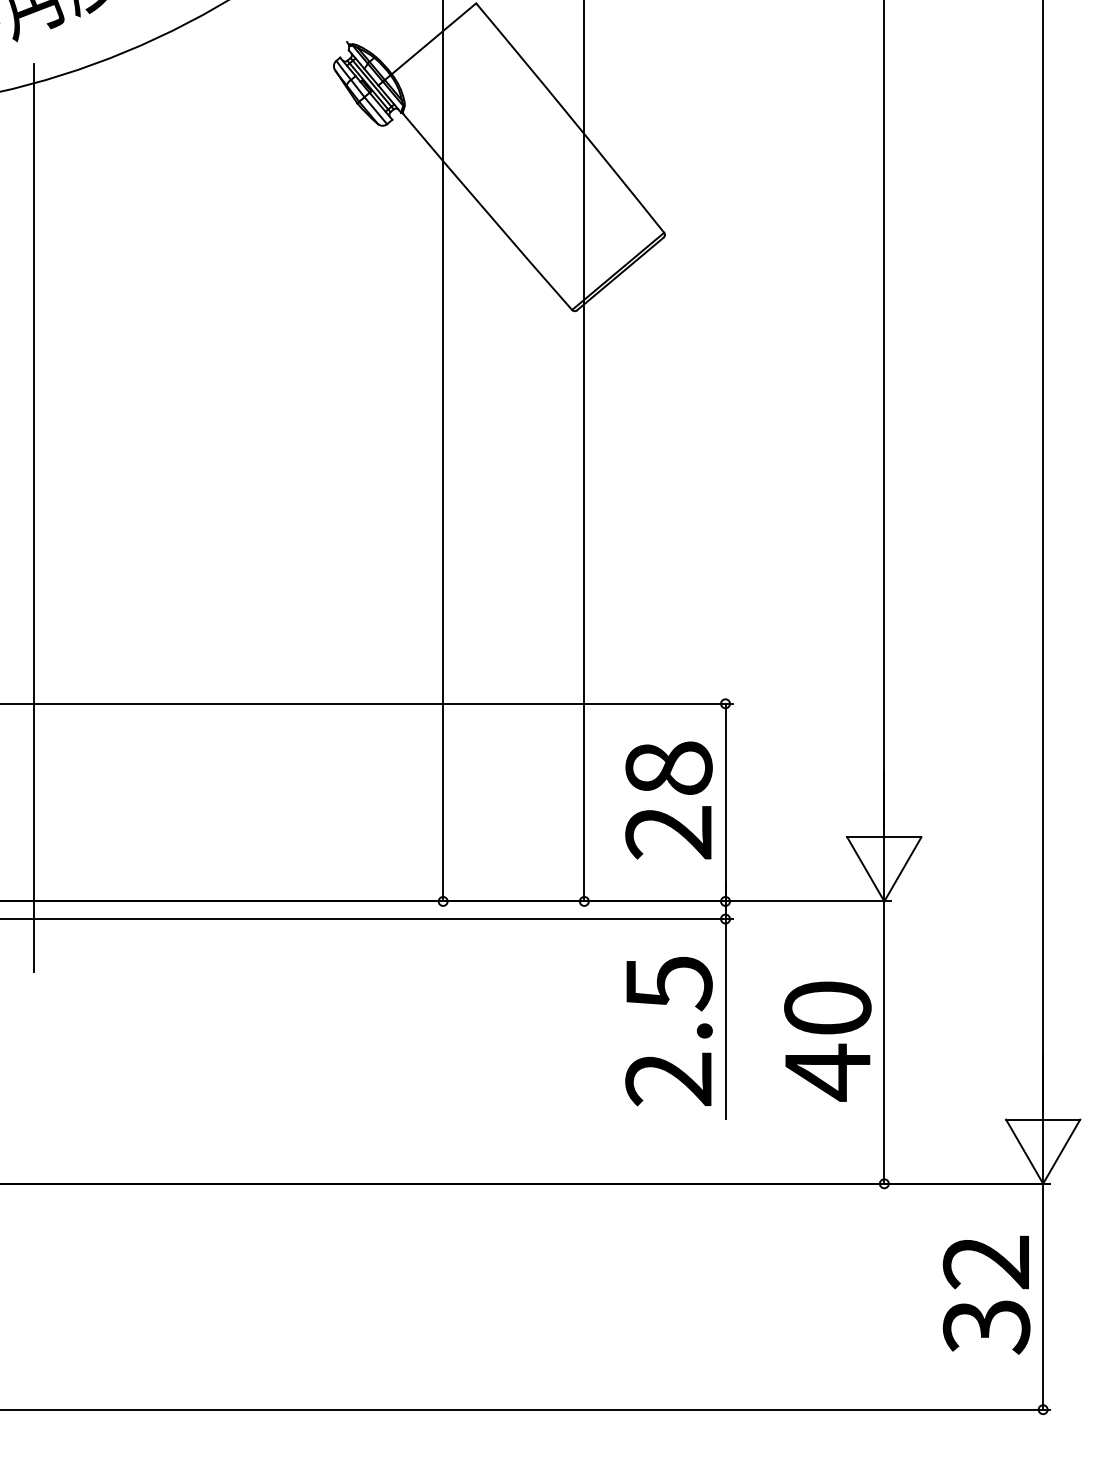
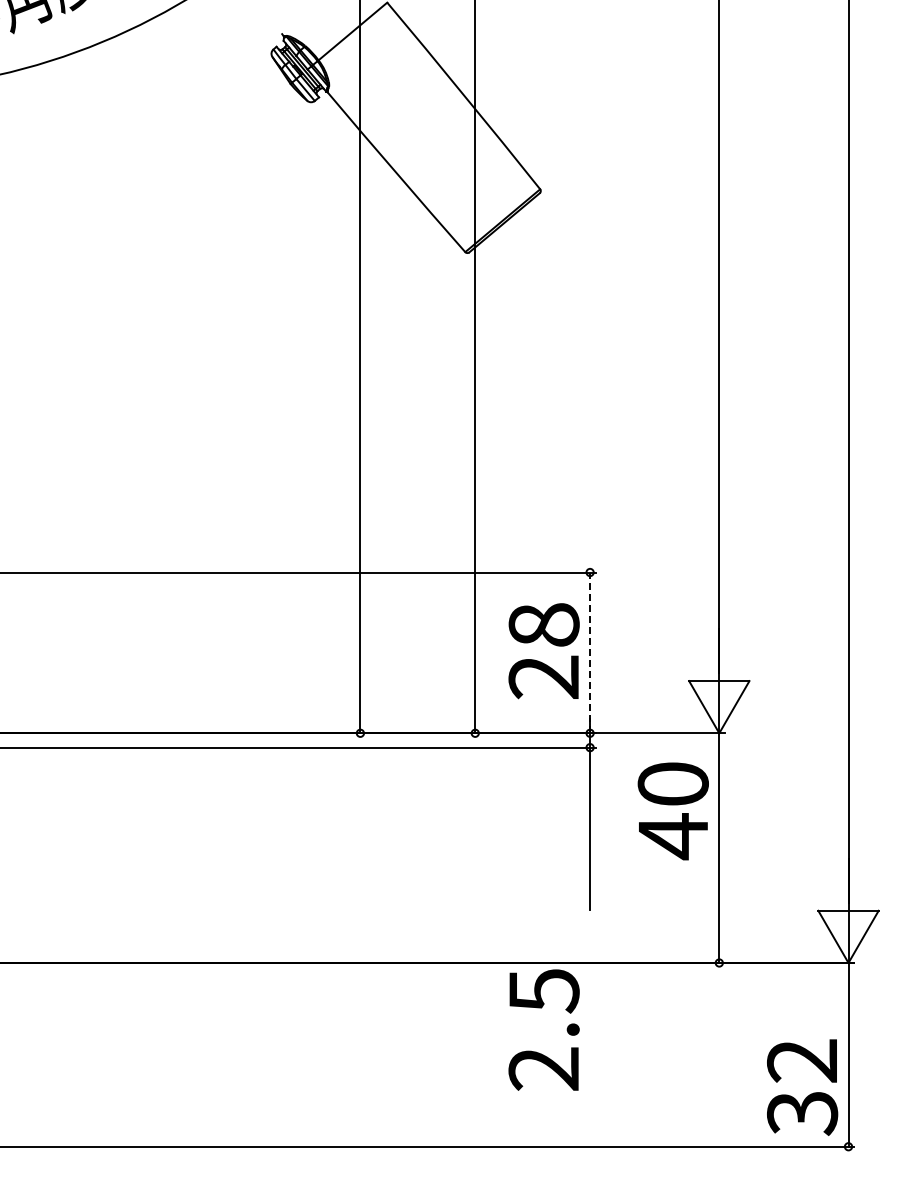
line: (33, 518) -> (27, 421), removed
line: (726, 802) -> (590, 652), solid -> dashed
text: (668, 1030) -> (543, 1029), moved
text: (826, 1041) -> (672, 811), moved
text: (986, 1295) -> (802, 1087), moved

